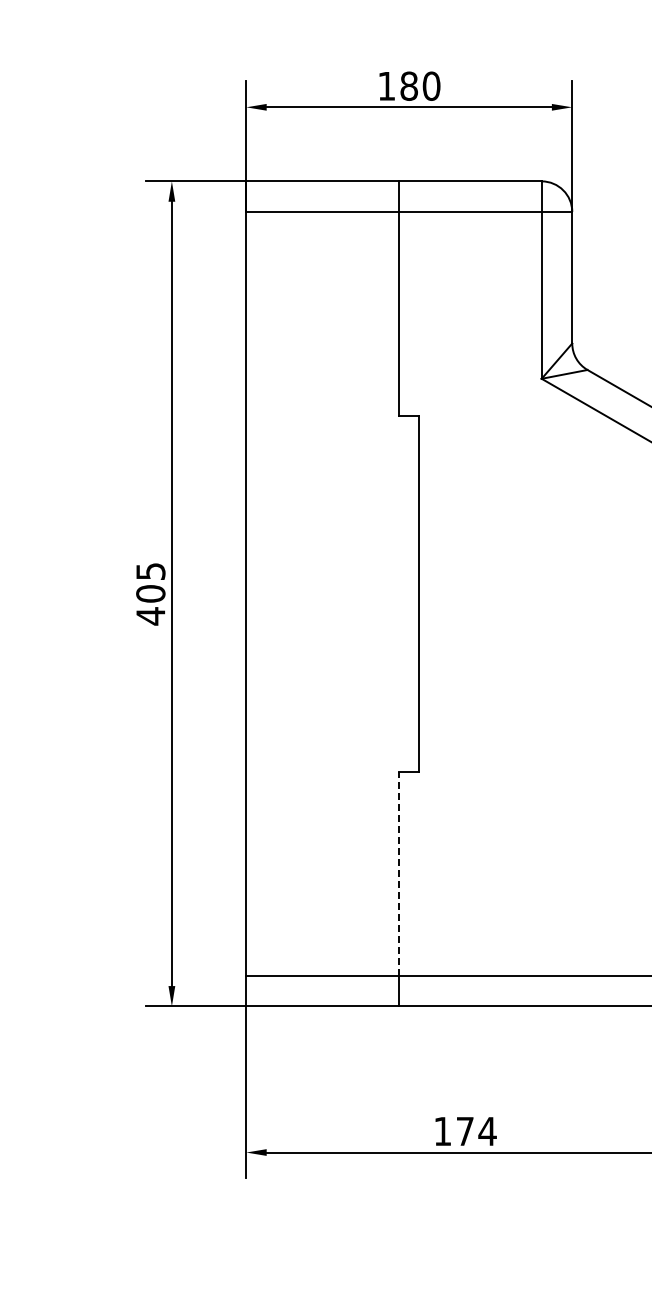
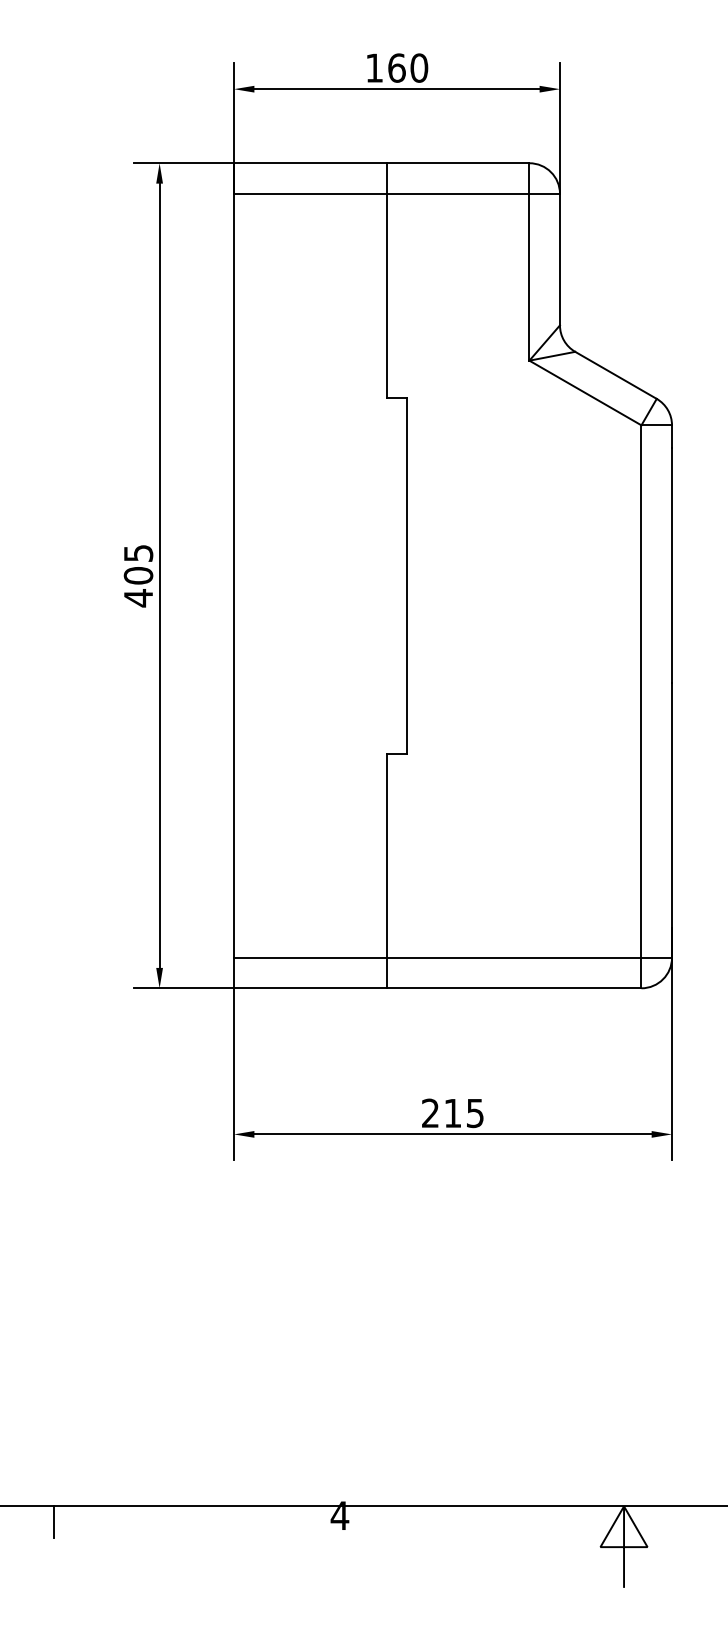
text: (408, 85) -> (396, 67), 180 -> 160
line: (398, 873) -> (386, 855), dashed -> solid
text: (465, 1131) -> (453, 1113), 174 -> 215

